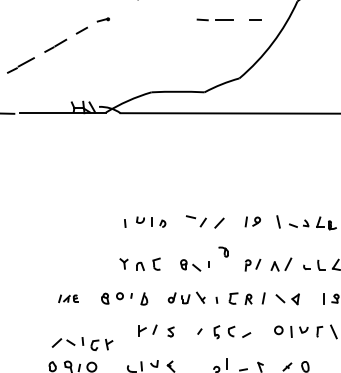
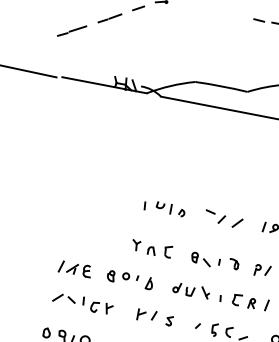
part: (223, 251) -> (233, 263), moved
part: (68, 298) -> (75, 268), size x1.67
part: (82, 343) -> (82, 302), moved

